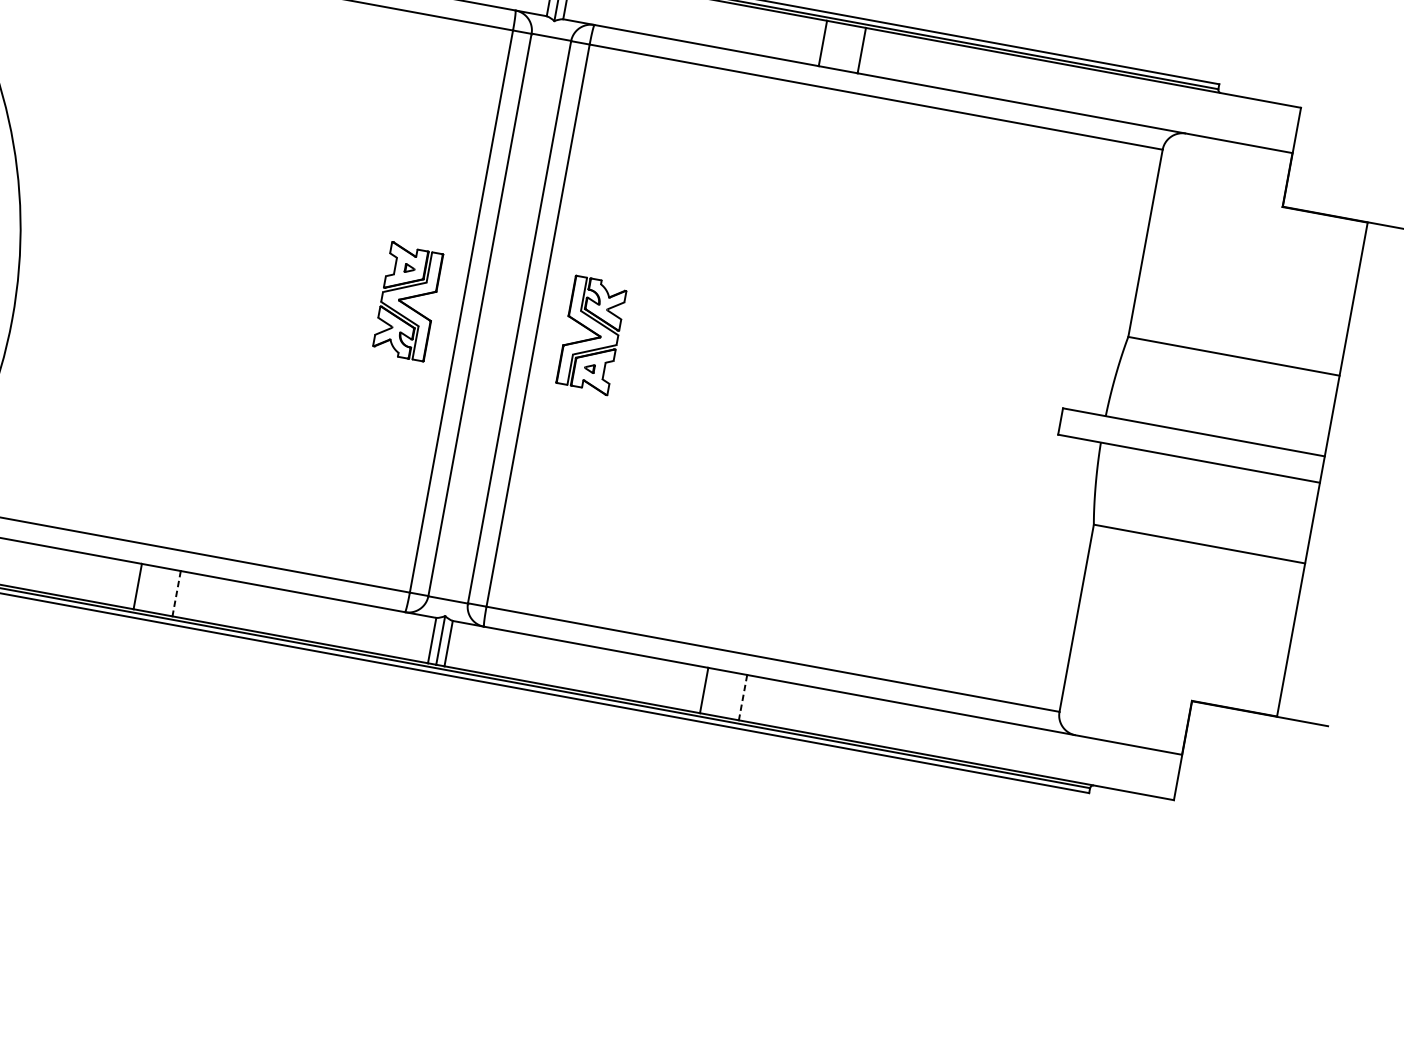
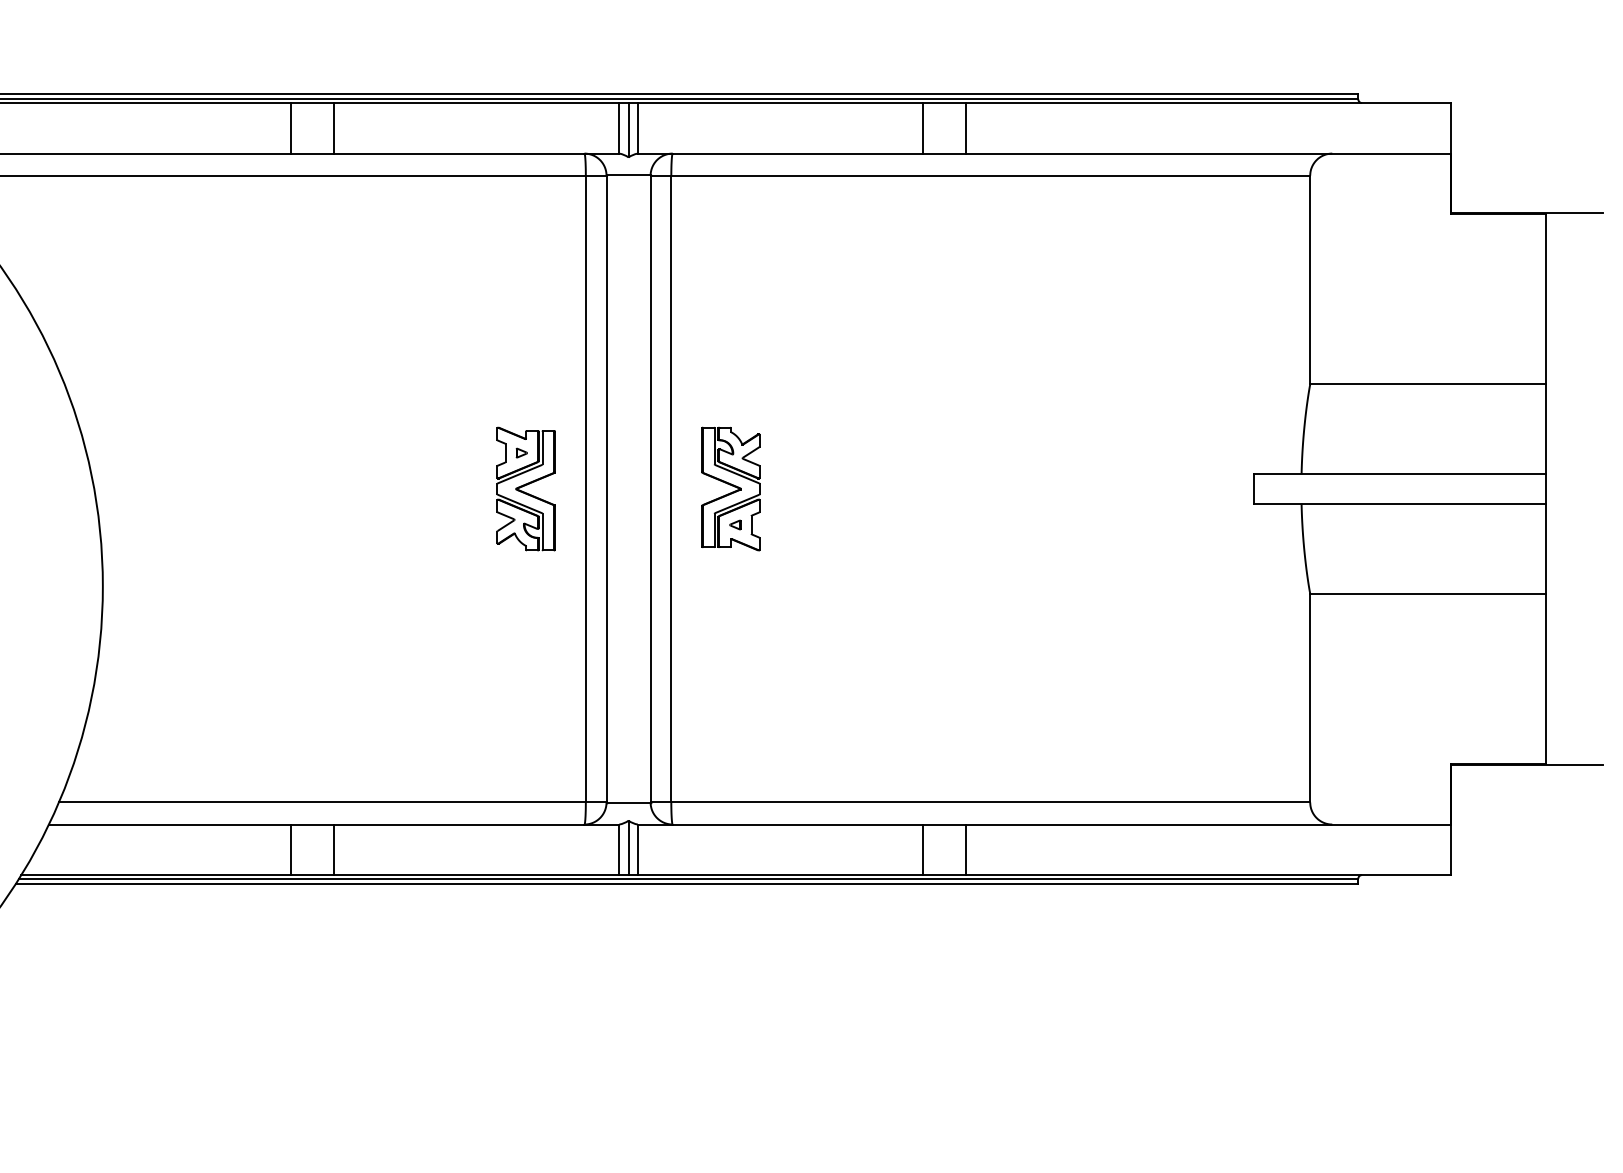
line: (176, 594) -> (334, 850), dashed -> solid
line: (743, 698) -> (966, 850), dashed -> solid

